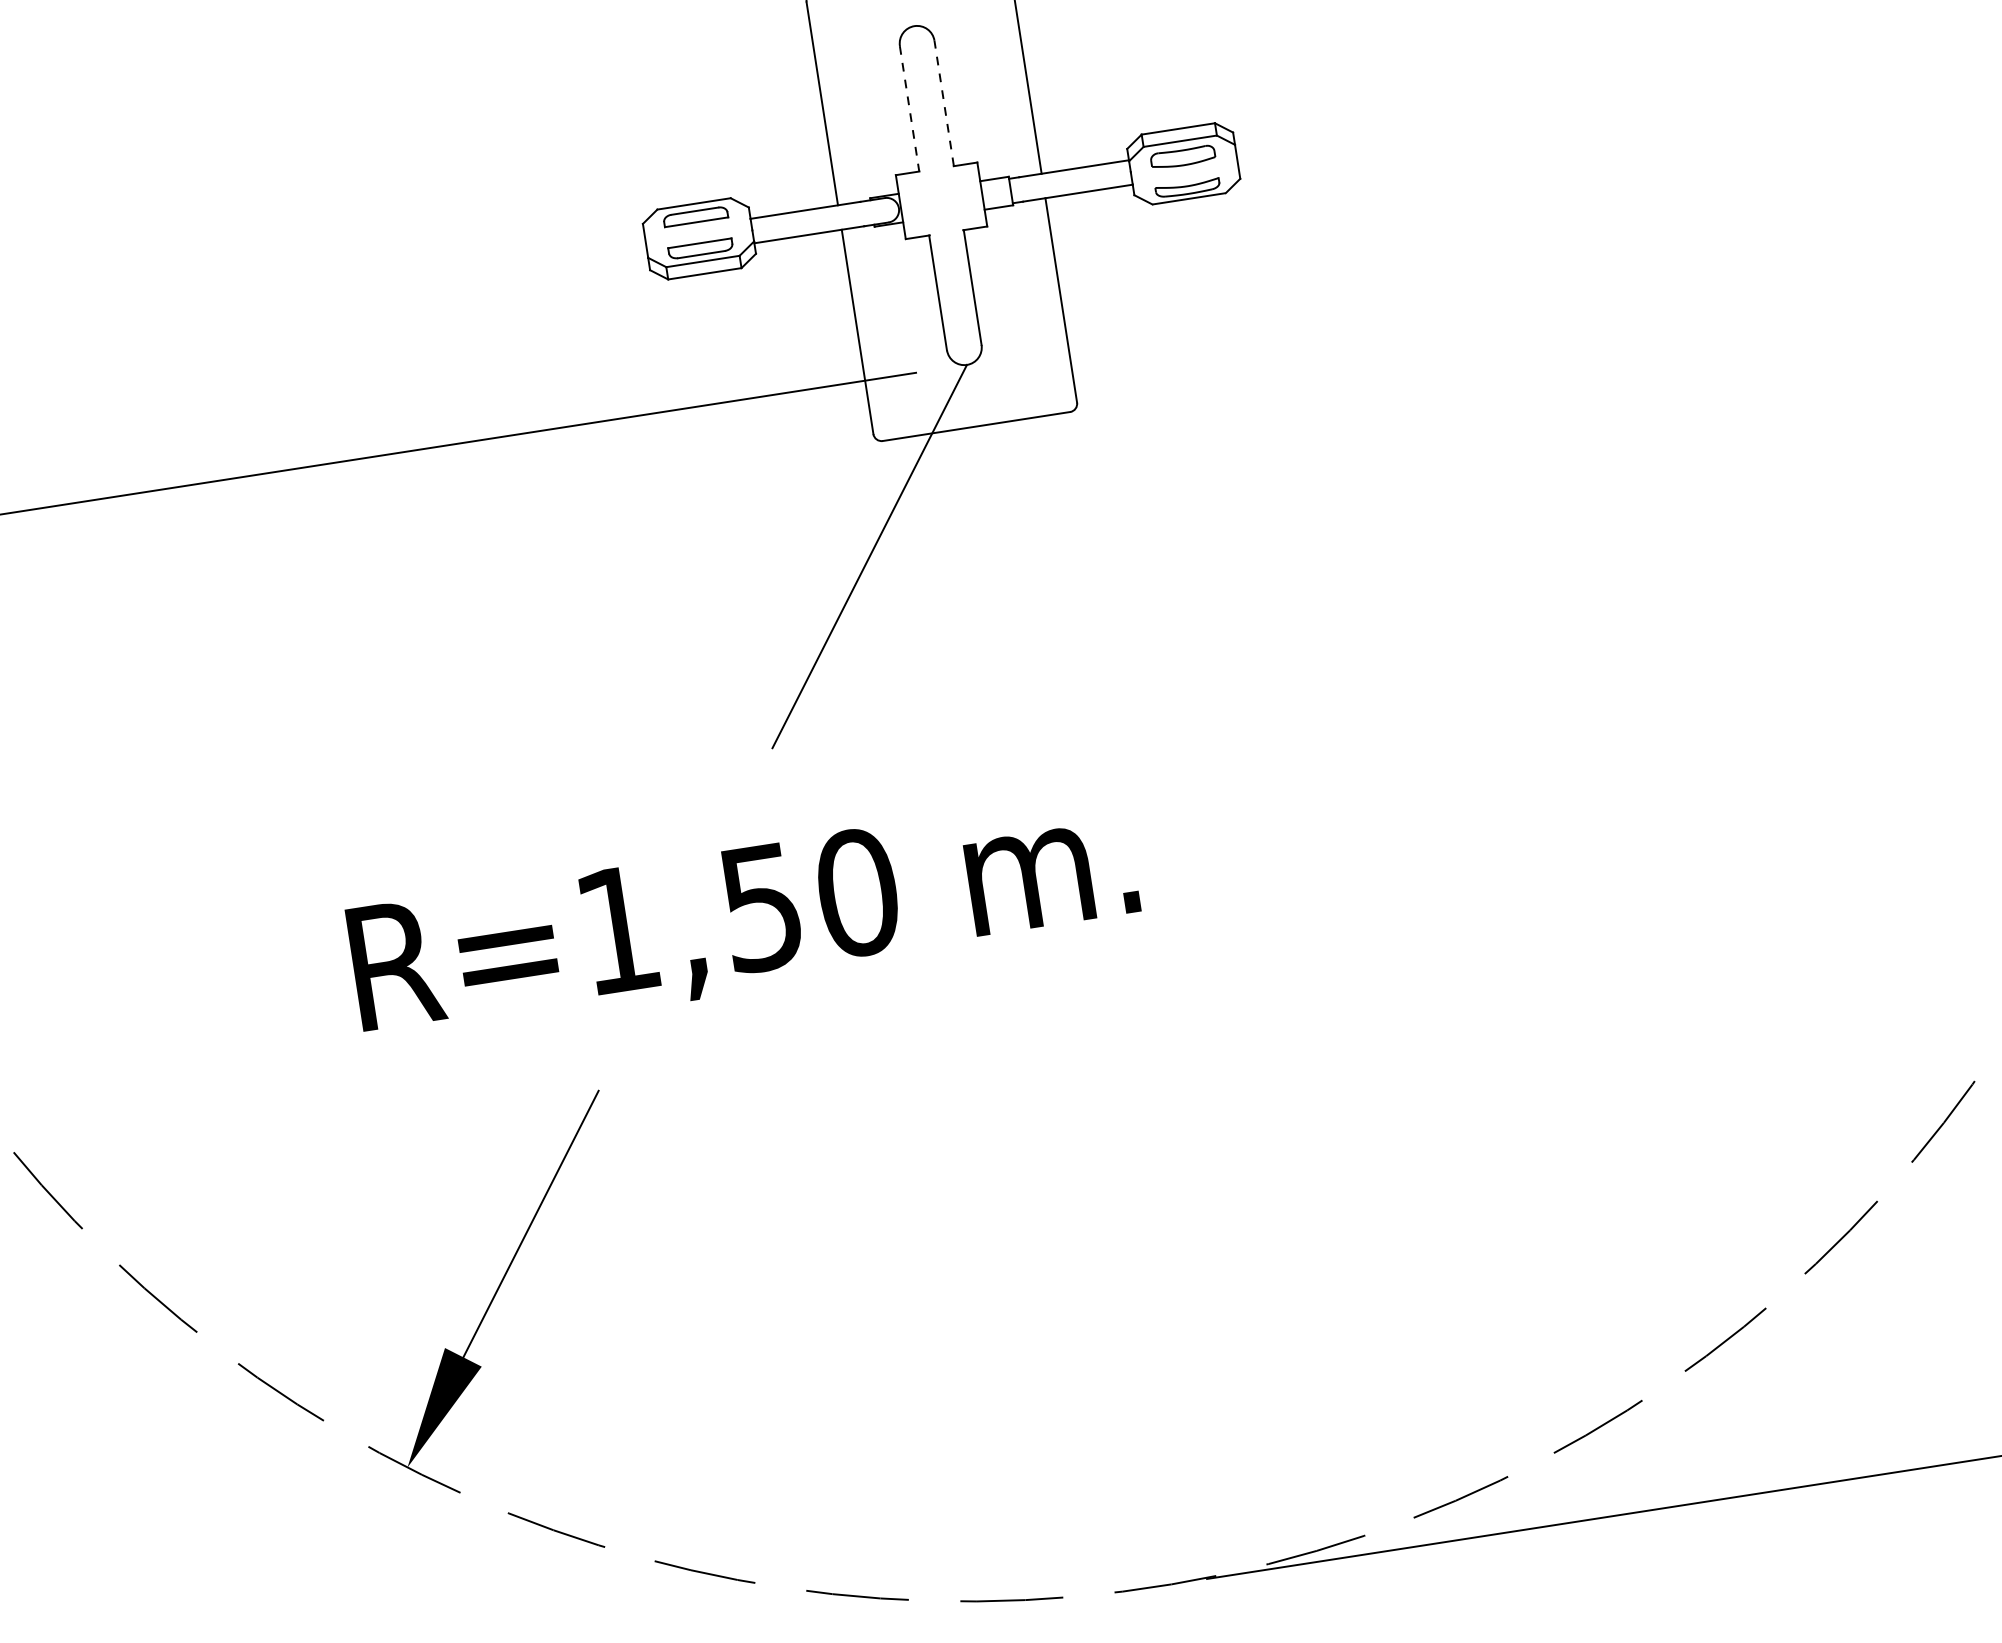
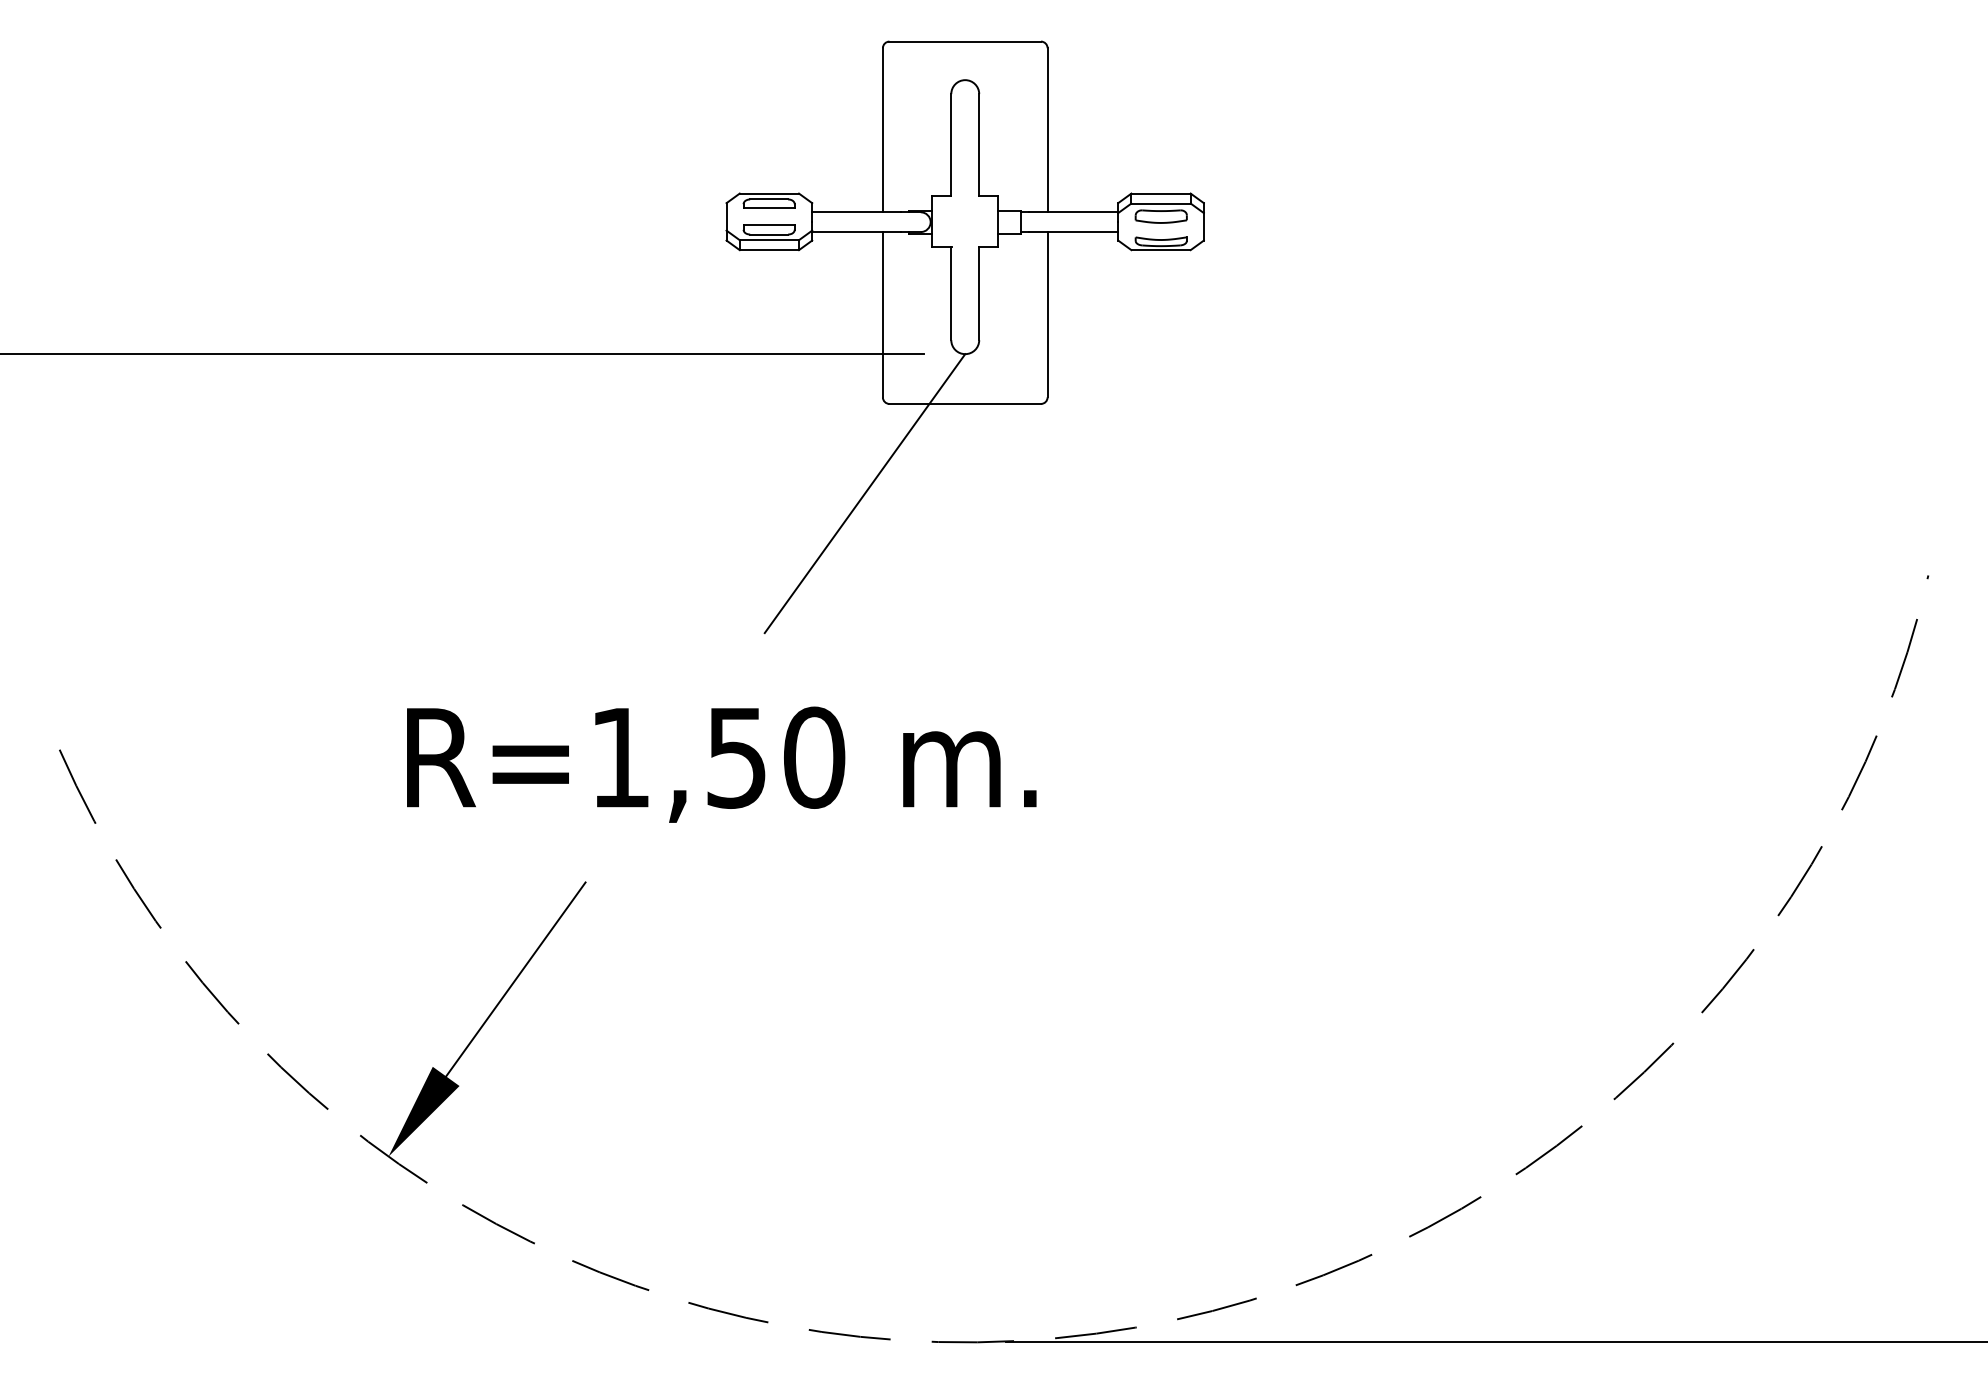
line: (944, 102) -> (979, 144), dashed -> solid
line: (909, 108) -> (951, 144), dashed -> solid

